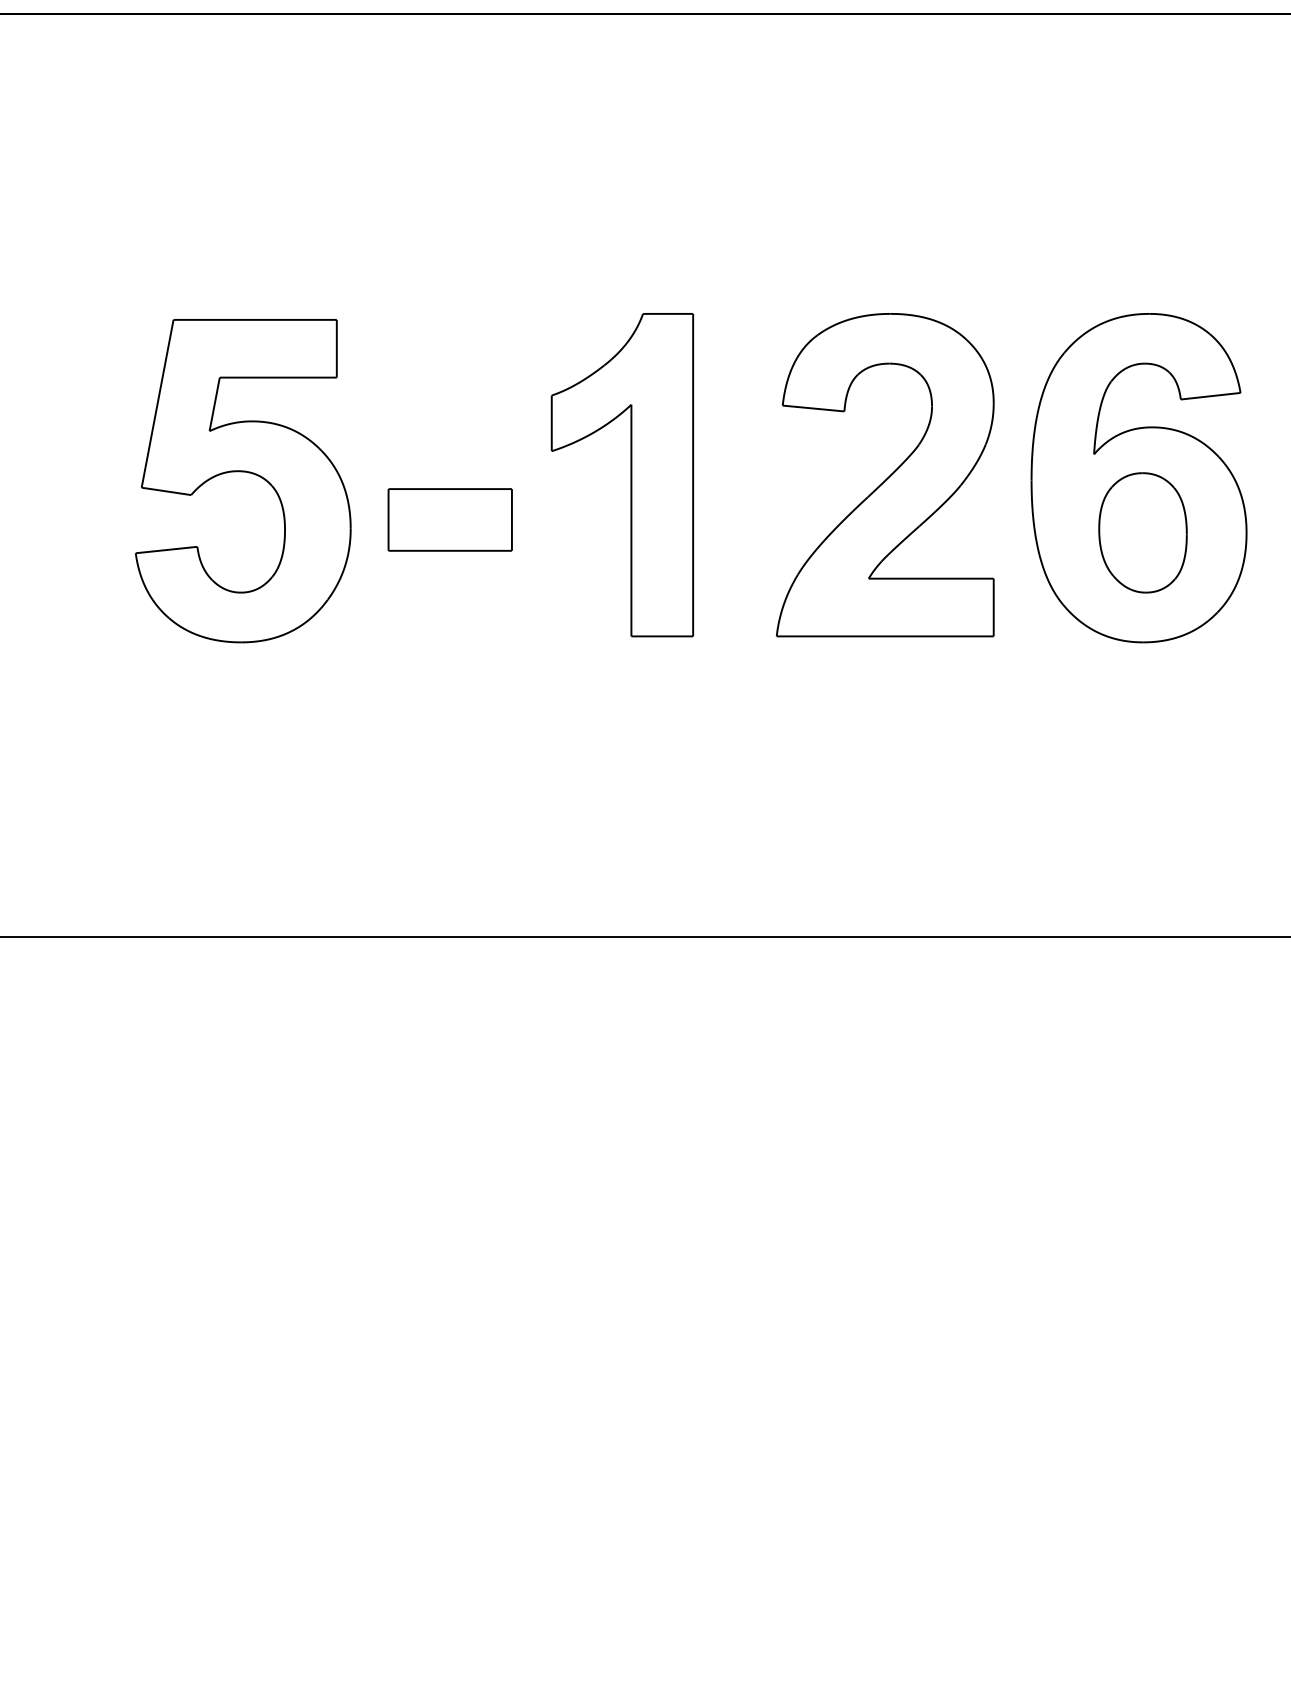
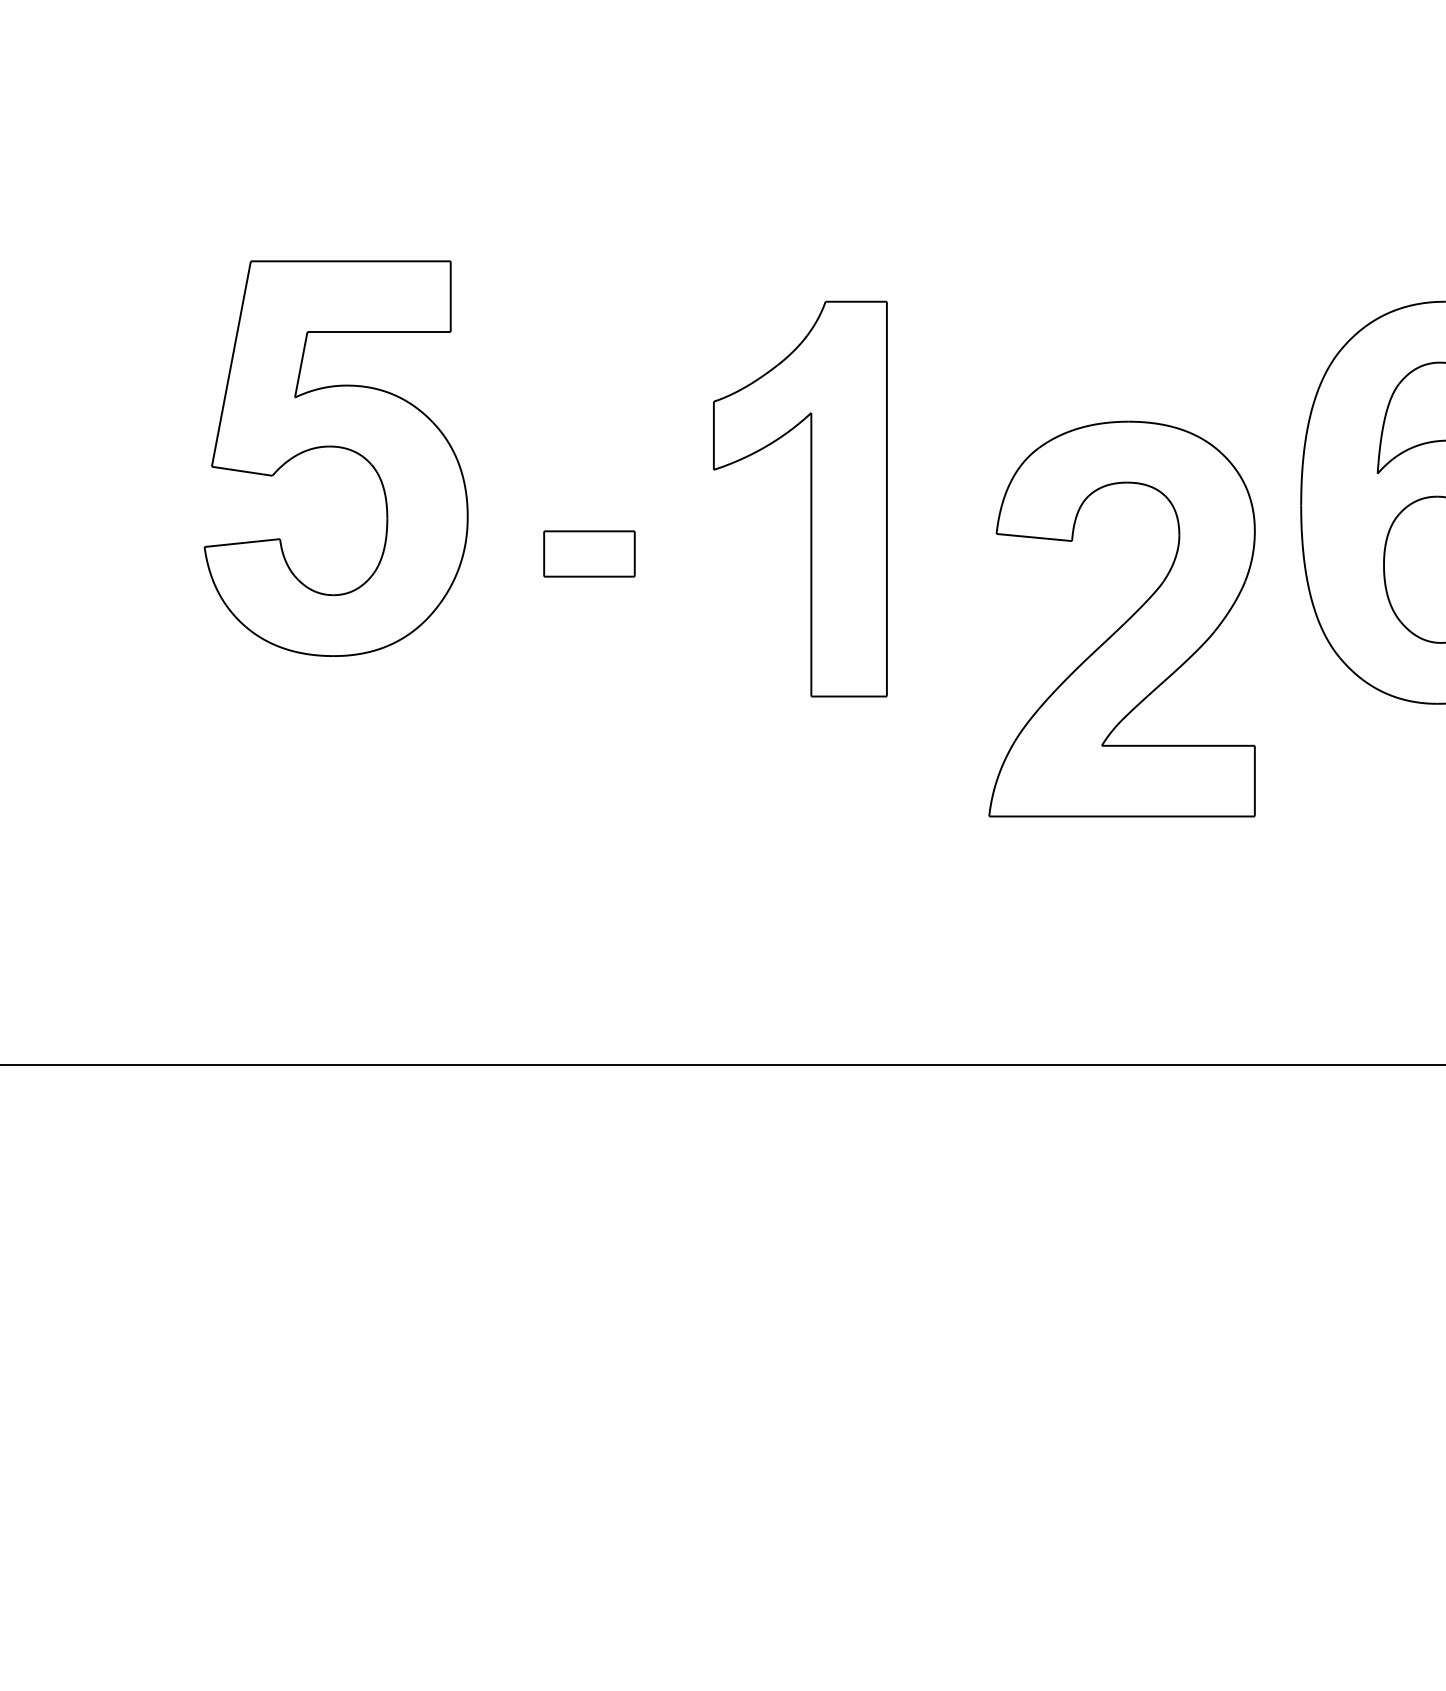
part: (243, 472) -> (336, 448), moved
part: (885, 475) -> (1122, 619), moved
part: (449, 519) -> (588, 553), size x0.6

